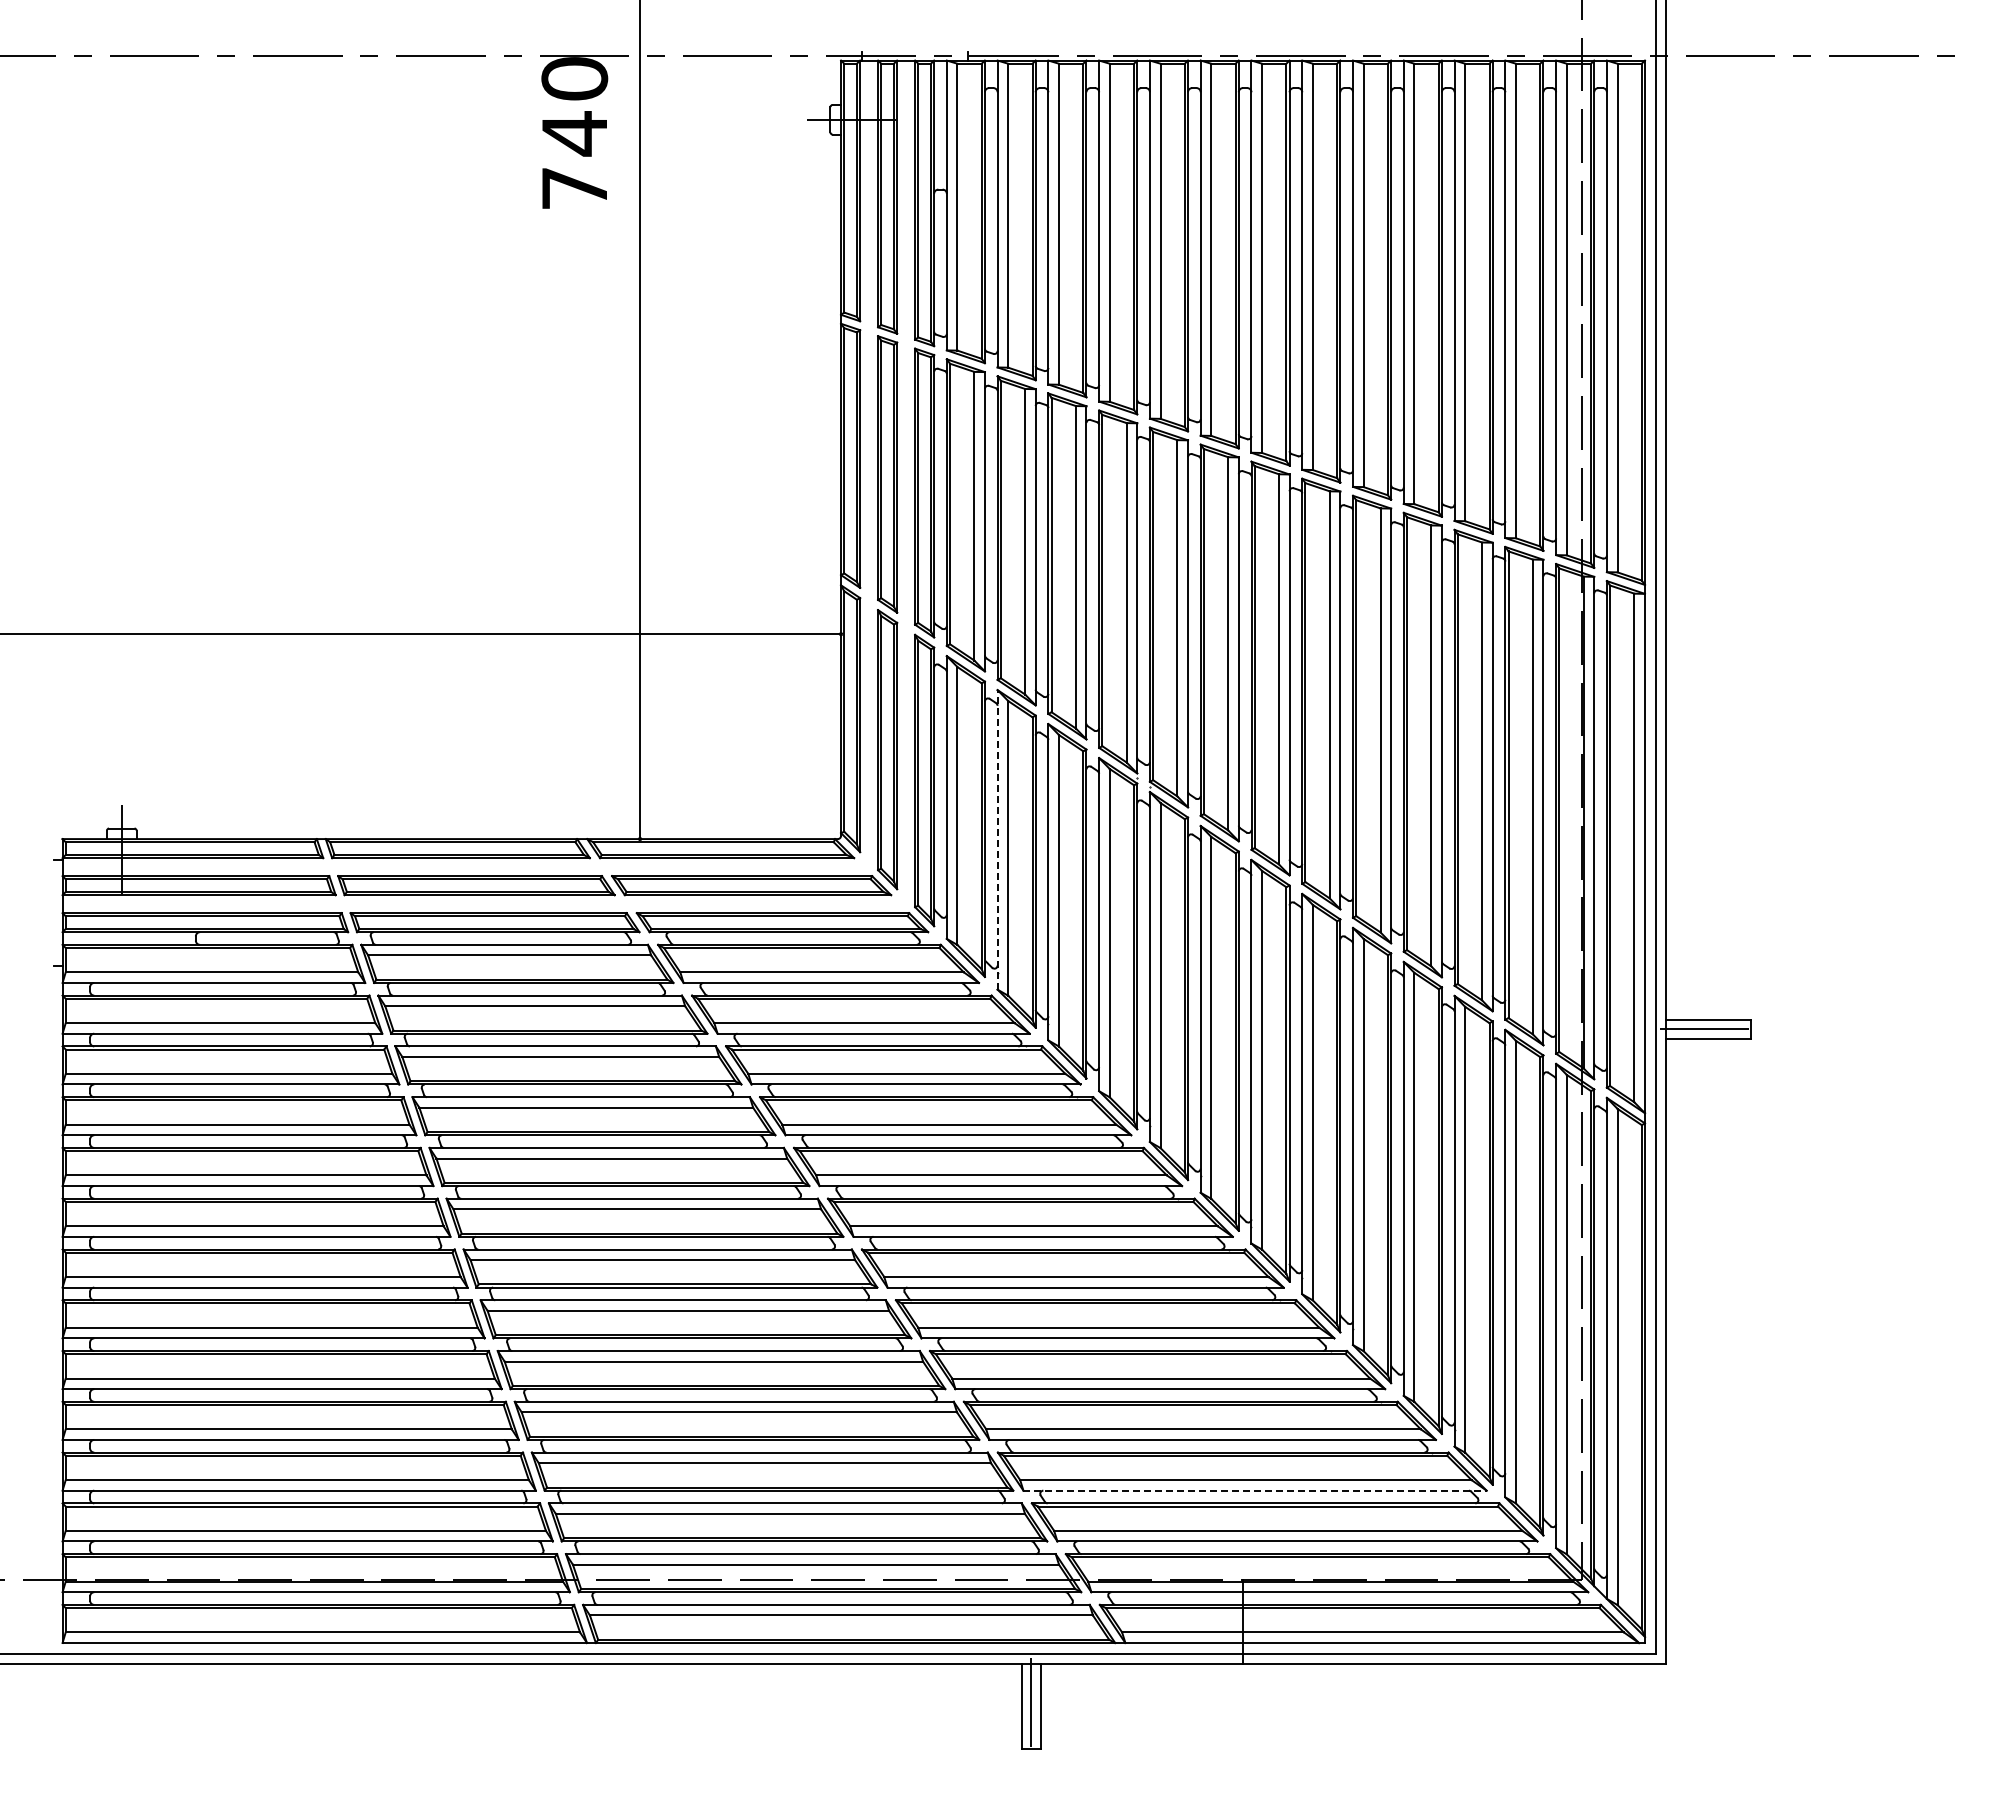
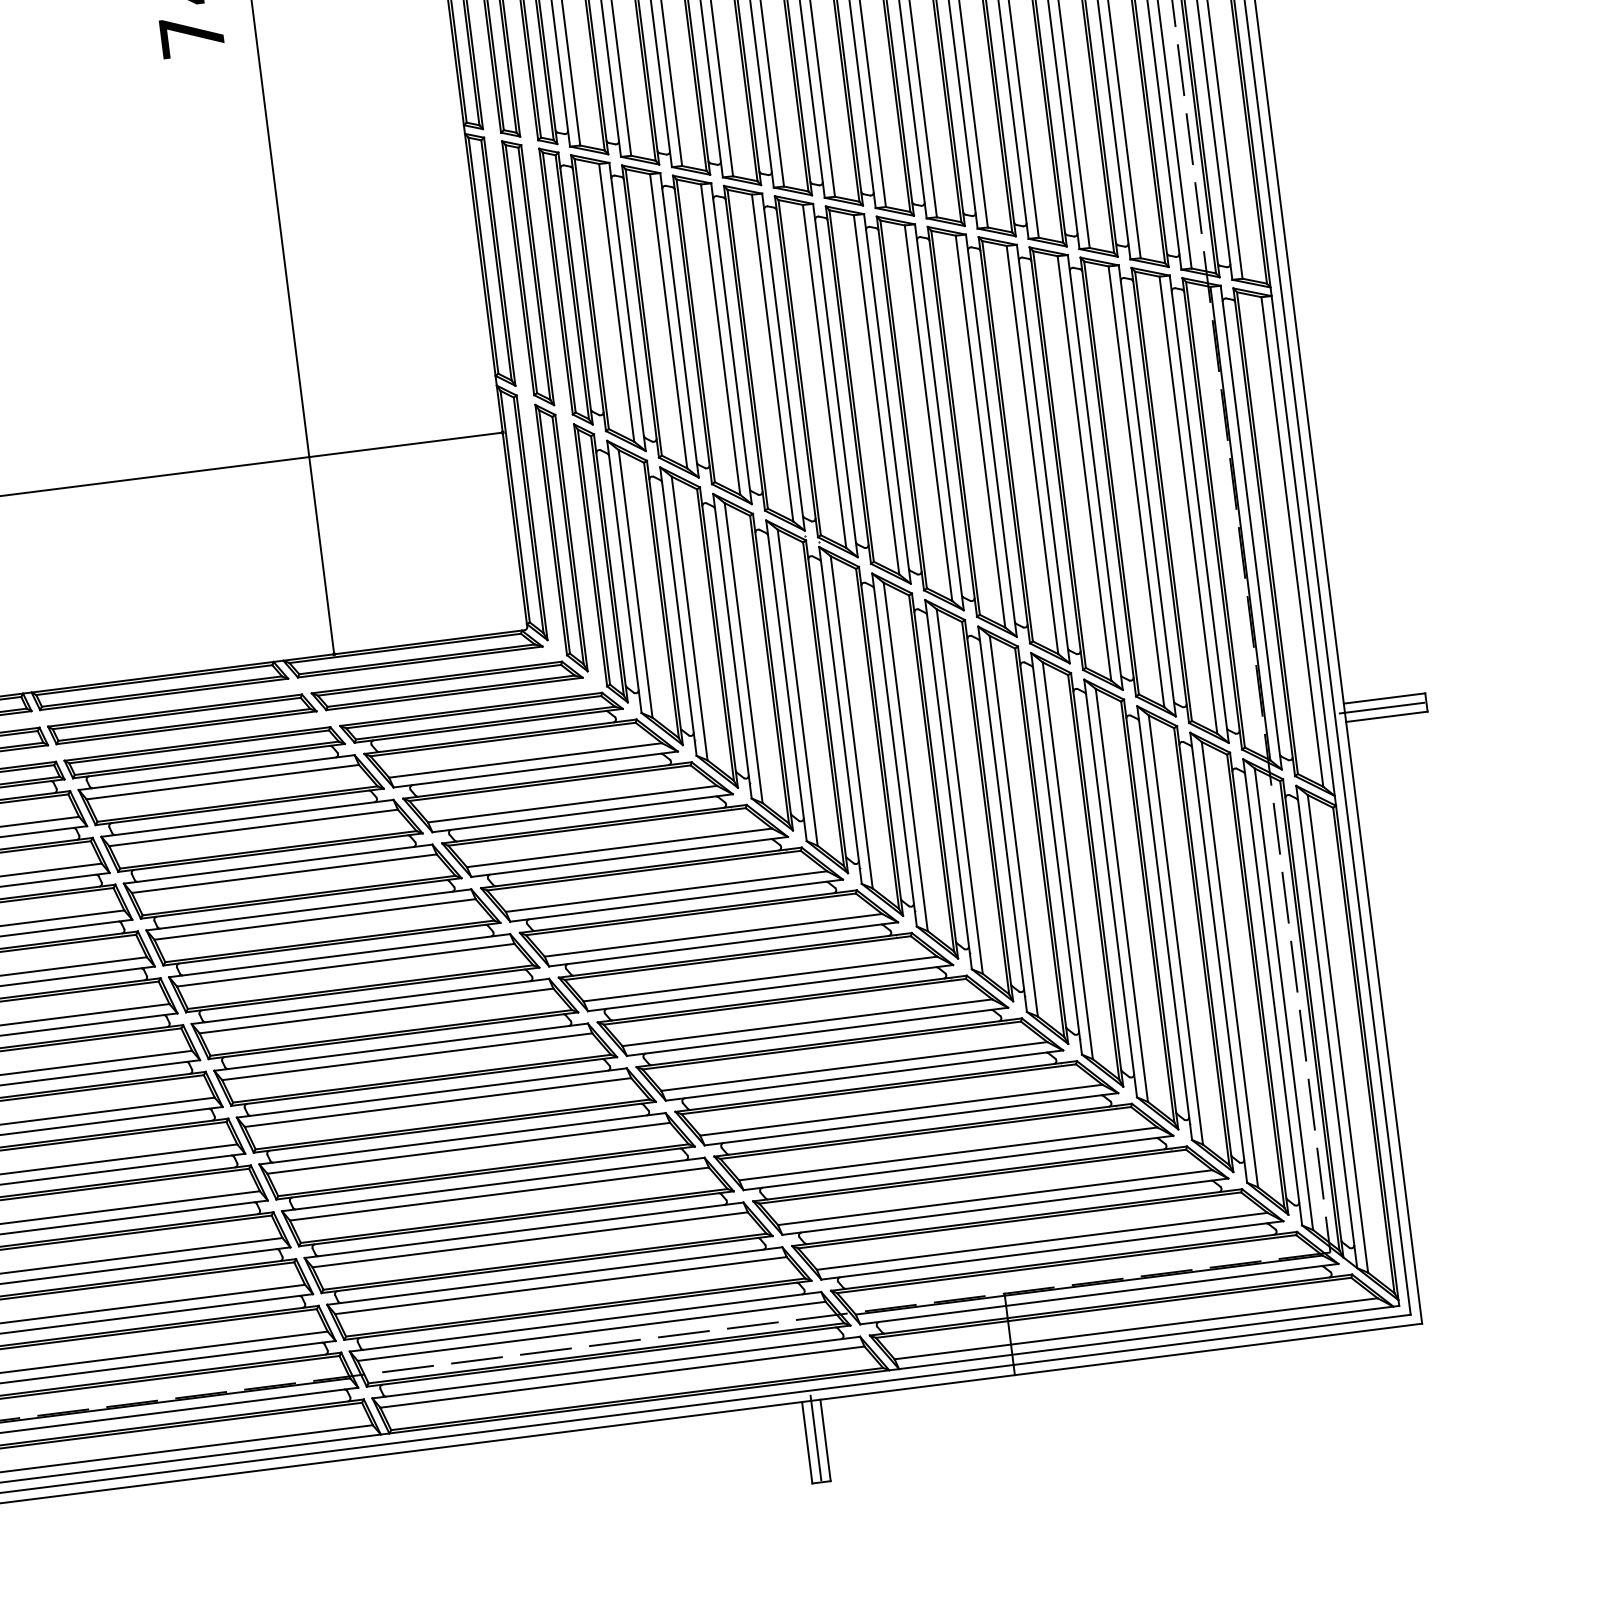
line: (997, 839) -> (678, 611), dashed -> solid
line: (1255, 1490) -> (1005, 1206), dashed -> solid

